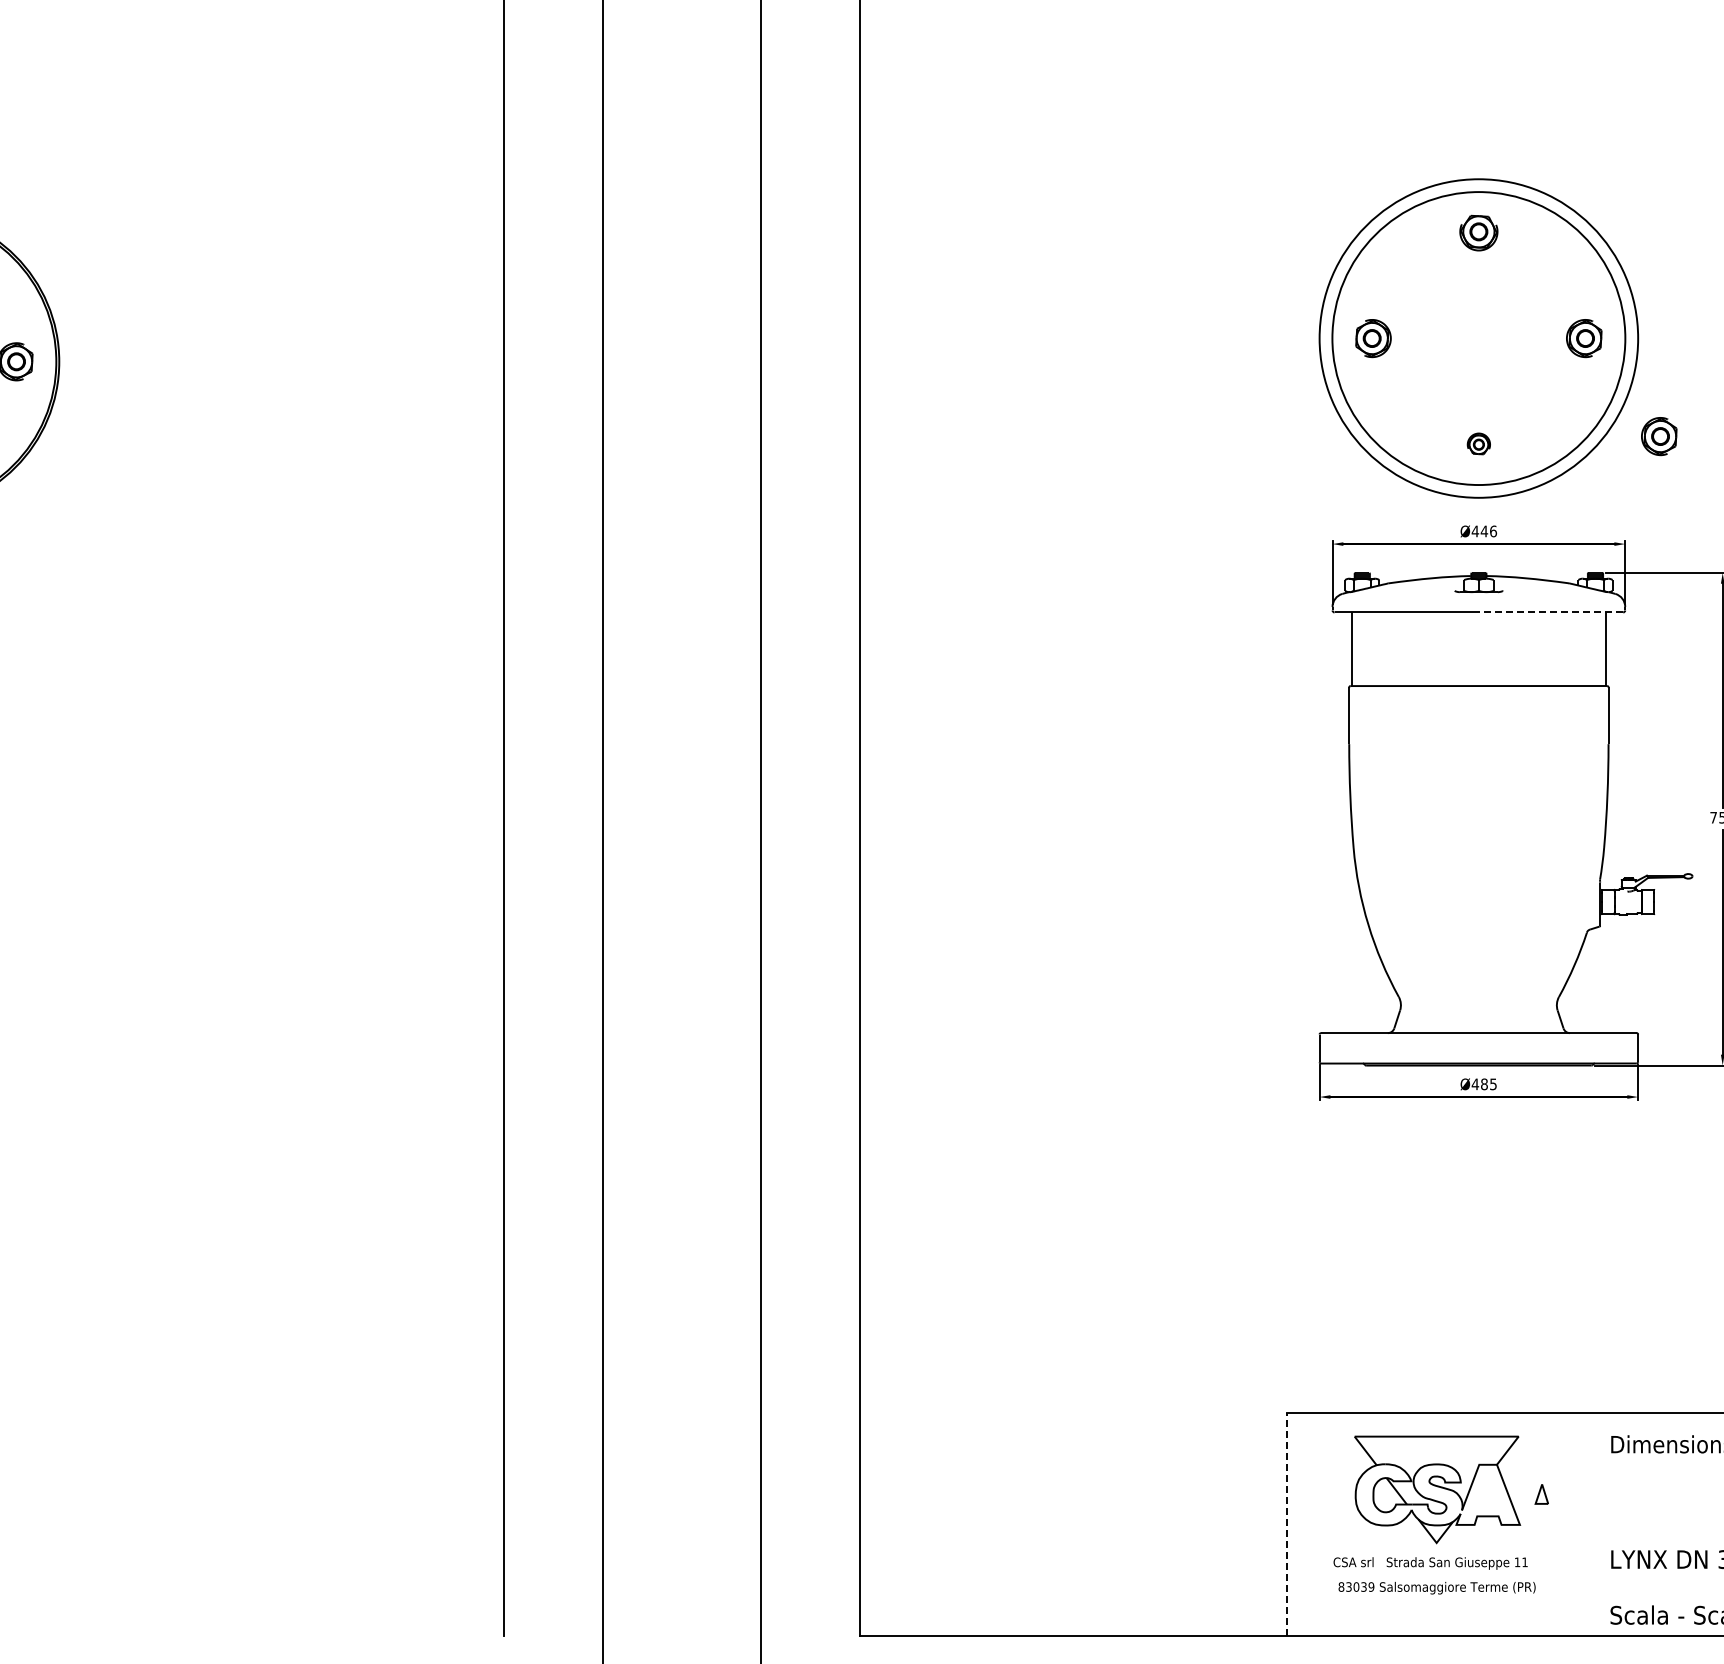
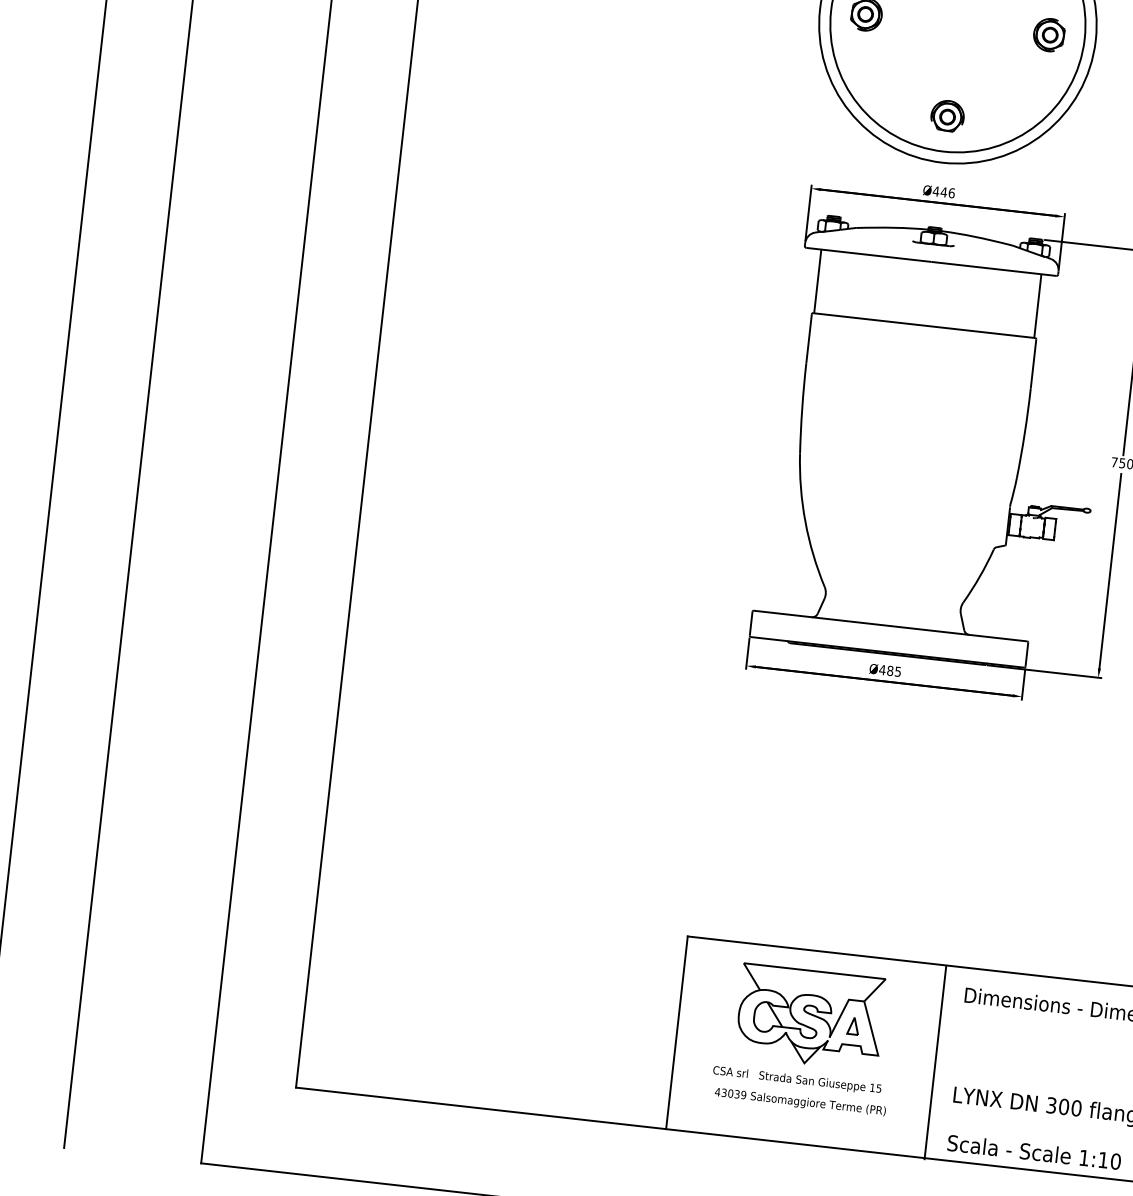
part: (1659, 436) -> (1104, 127), removed
part: (1478, 443) -> (947, 115), size x1.67
line: (1550, 612) -> (993, 268), dashed -> solid
part: (1541, 1494) -> (853, 1026), moved
line: (1287, 1524) -> (677, 1032), dashed -> solid
line: (1586, 1525) -> (935, 1062), added
text: (1524, 1562) -> (878, 1088), 11 -> 15
text: (1341, 1586) -> (717, 1091), 83039 -> 43039

